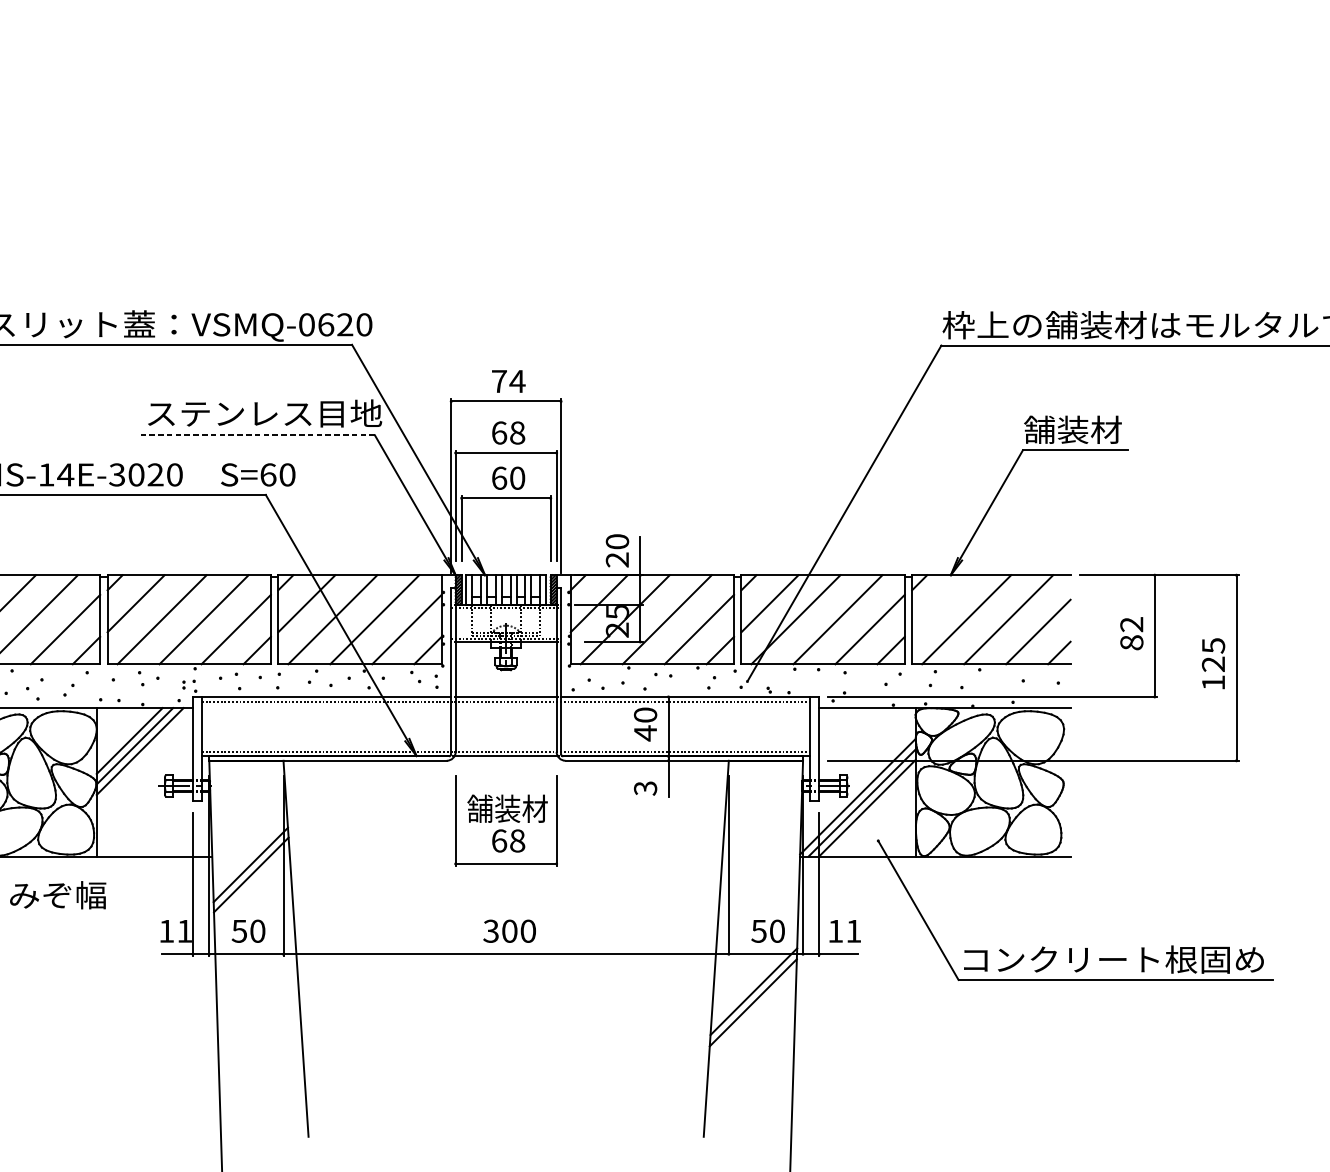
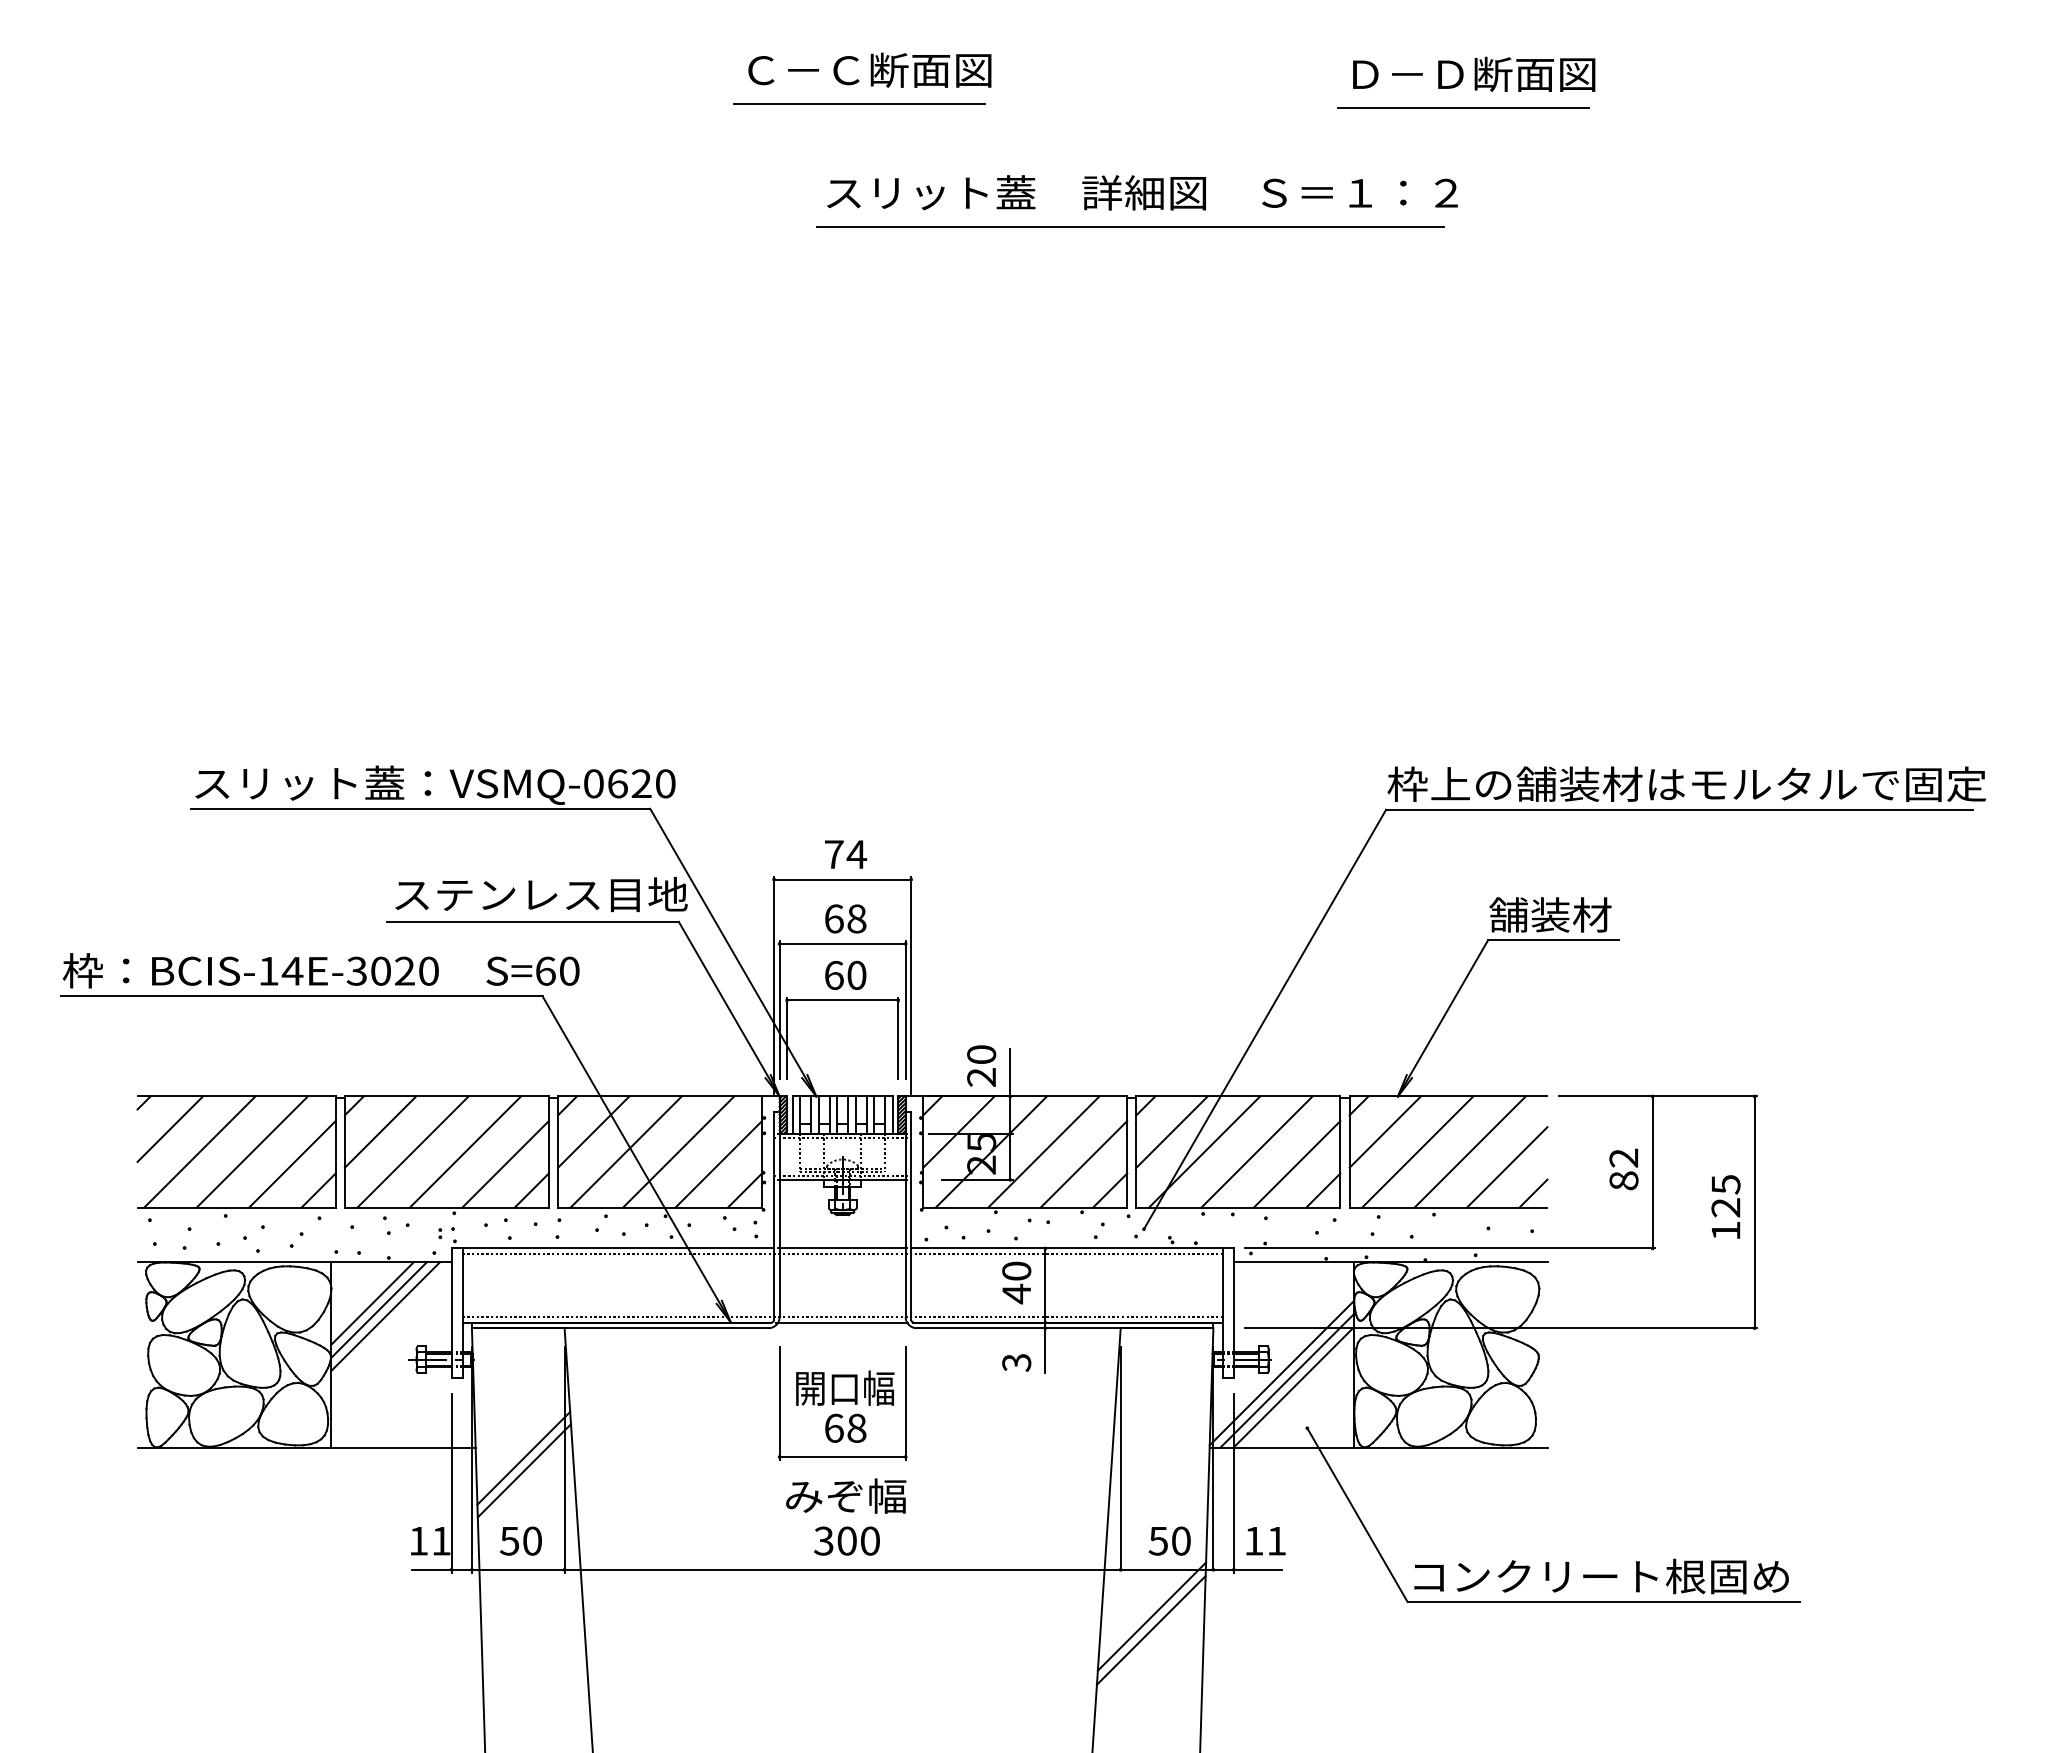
line: (257, 435) -> (532, 921), dashed -> solid
line: (940, 603) -> (1384, 1131), added
text: (507, 808) -> (844, 1387), 舗装材 -> 開口幅
text: (58, 894) -> (846, 1495), moved

